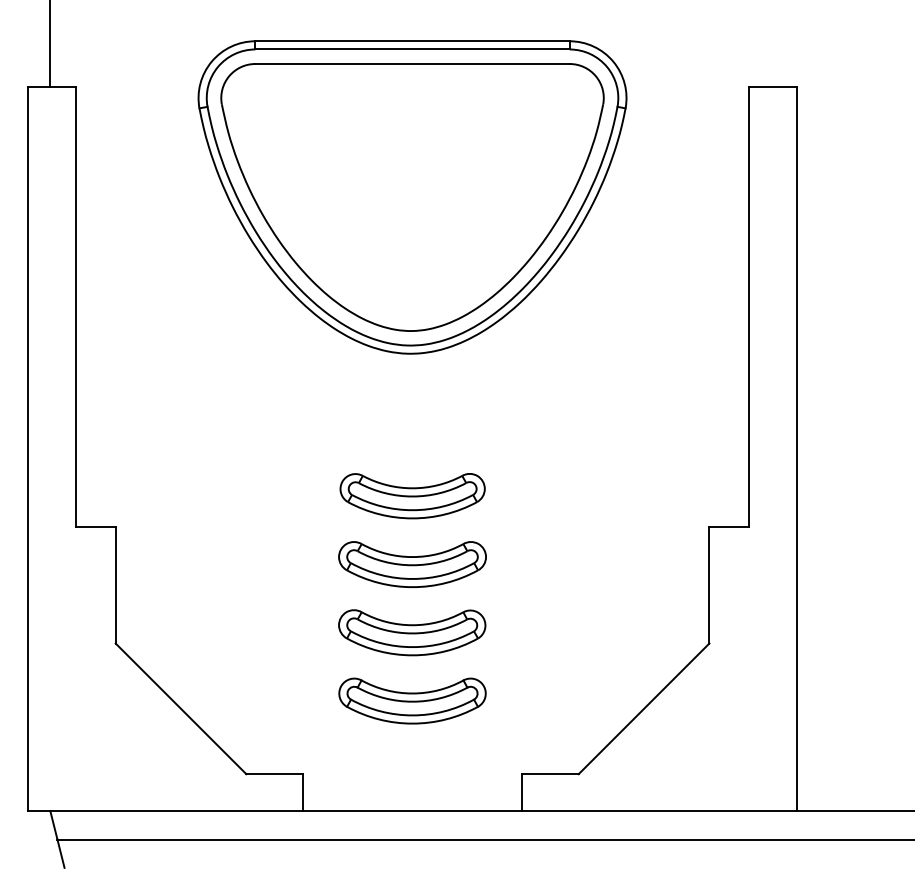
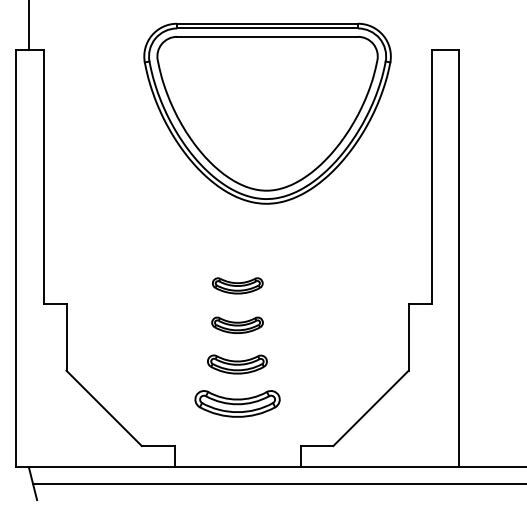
part: (412, 197) -> (267, 113), moved
part: (412, 495) -> (237, 285), size x0.6
part: (412, 564) -> (237, 325), size x0.6
part: (412, 632) -> (237, 364), size x0.7

